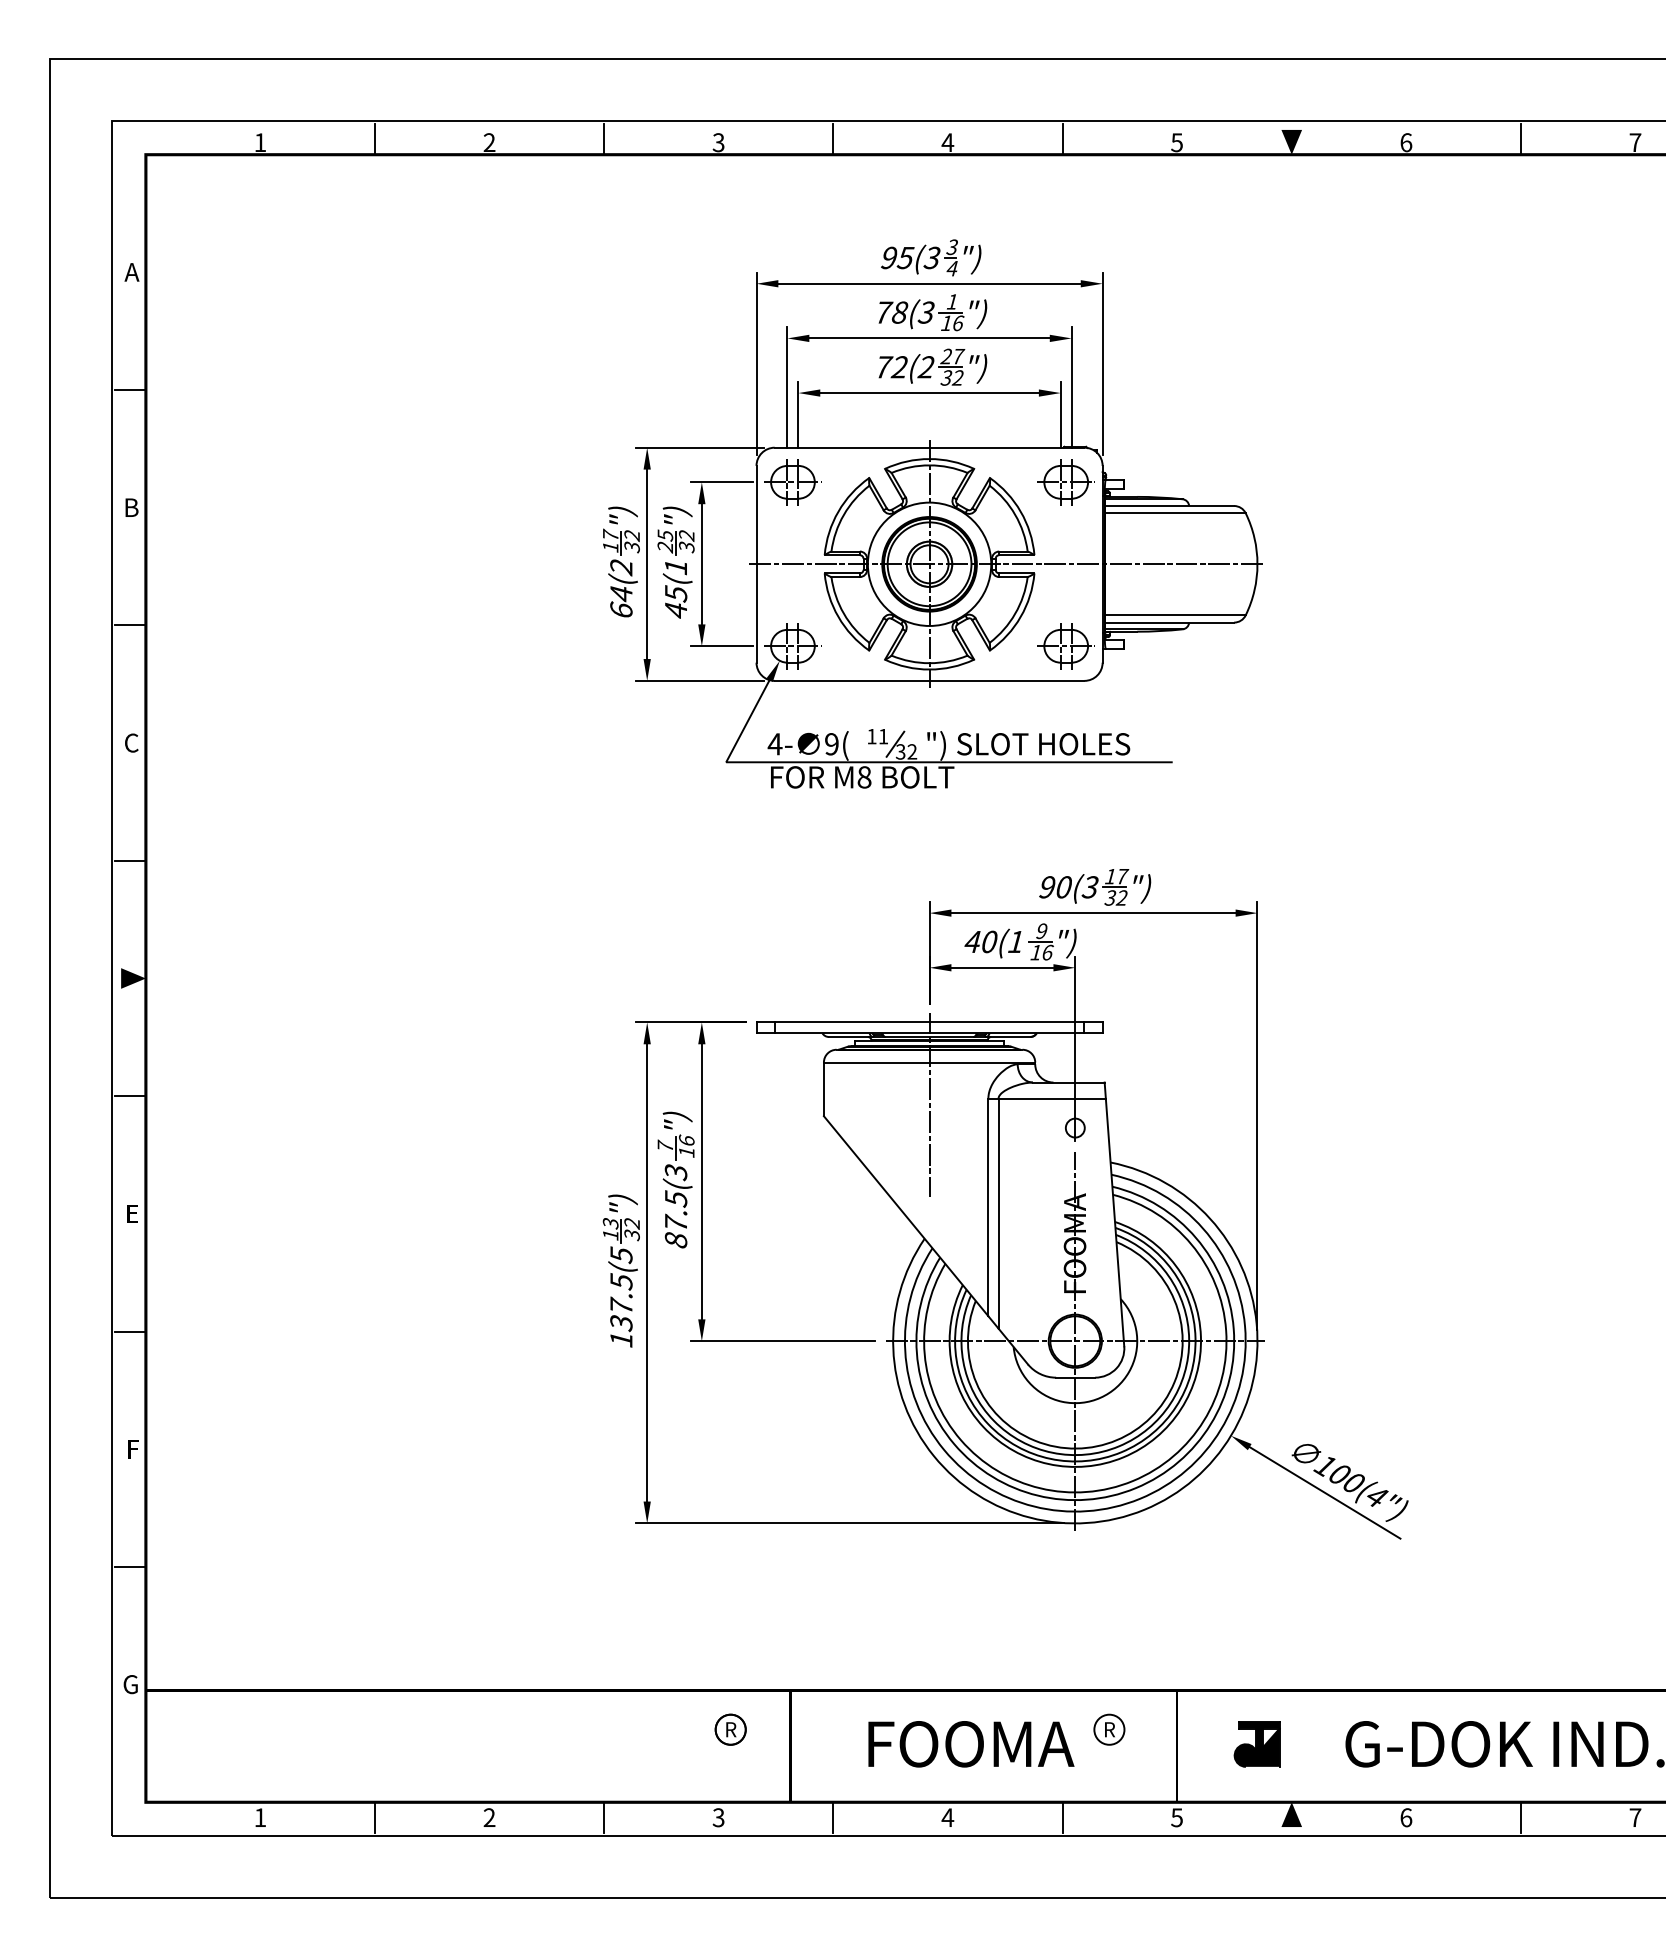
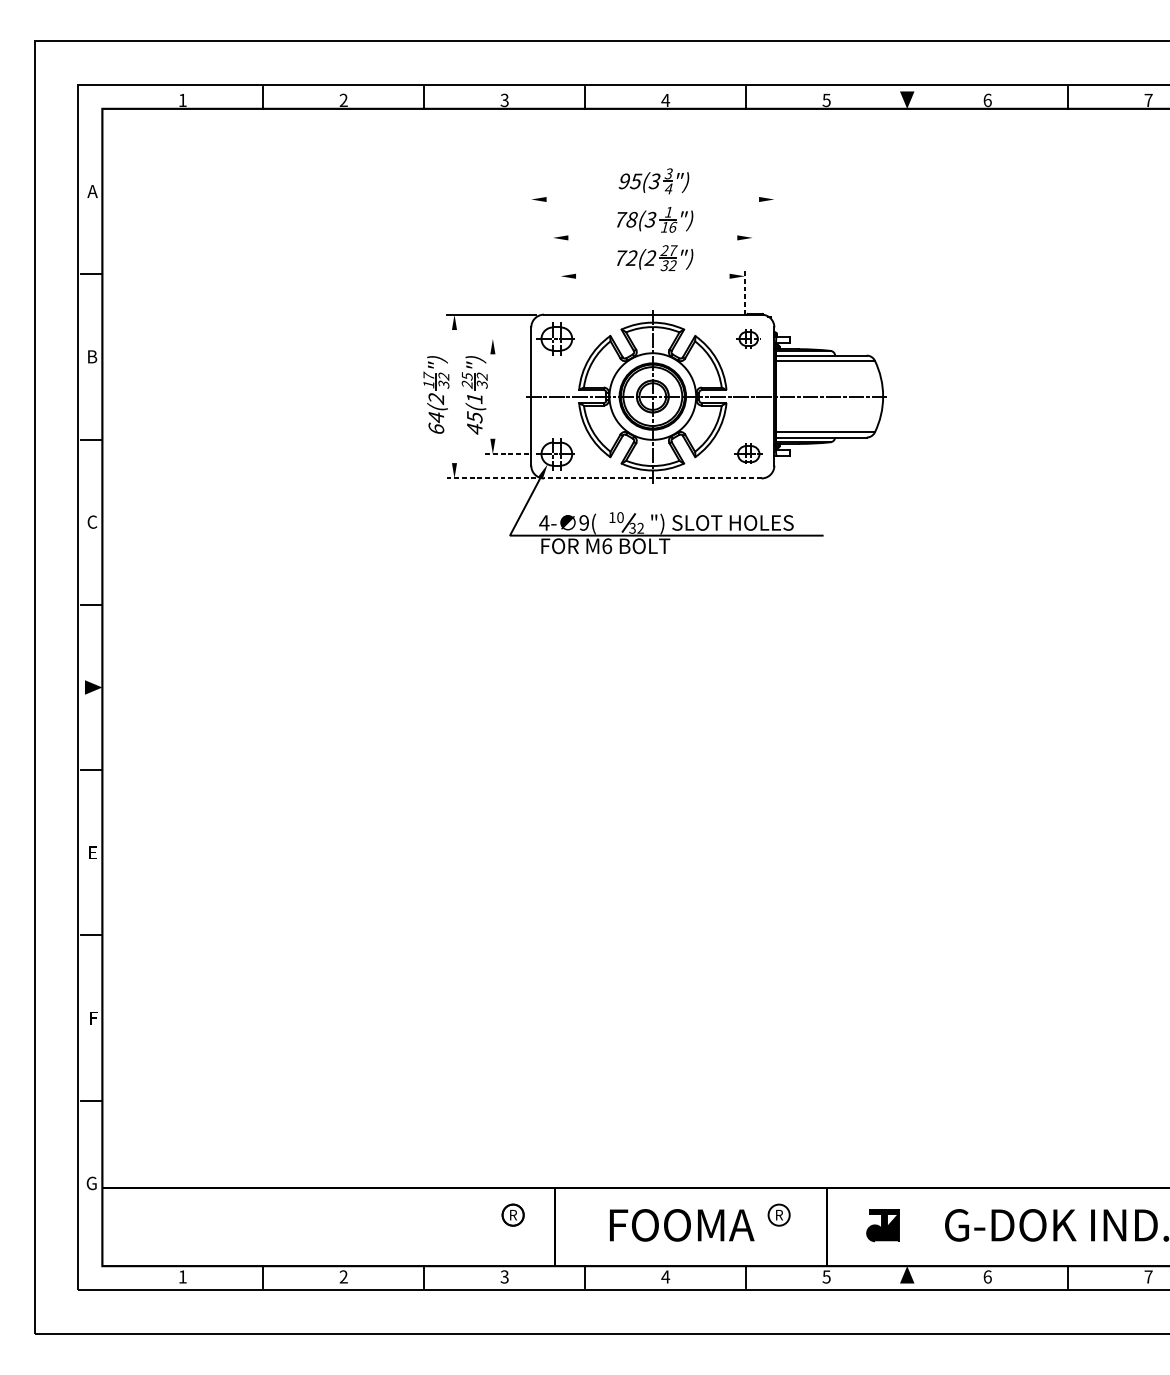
line: (929, 283) -> (652, 199), removed
line: (929, 338) -> (652, 237), removed
line: (756, 363) -> (531, 255), removed
line: (1102, 363) -> (774, 255), removed
line: (787, 387) -> (553, 272), removed
line: (1071, 387) -> (752, 272), removed
line: (929, 393) -> (652, 276), removed
line: (798, 414) -> (560, 291), removed
line: (1060, 414) -> (744, 291), solid -> dashed
line: (721, 482) -> (506, 339), removed
part: (1065, 482) -> (748, 339), size x0.6
line: (647, 564) -> (454, 396), removed
line: (701, 564) -> (492, 396), removed
line: (721, 646) -> (506, 454), solid -> dashed
part: (1065, 646) -> (748, 454), size x0.7
line: (700, 680) -> (491, 478), solid -> dashed
line: (929, 680) -> (652, 478), solid -> dashed
text: (883, 736) -> (620, 517), 11 -> 10
text: (864, 777) -> (607, 546), M8 -> M6
part: (1005, 1204) -> (706, 846), removed

